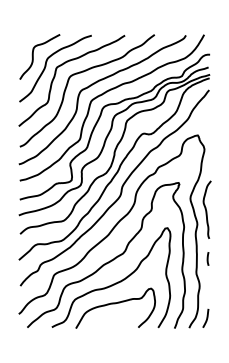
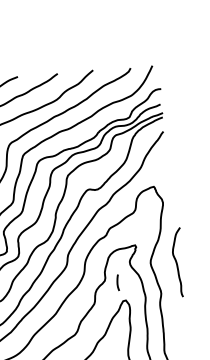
curve: (206, 209) -> (177, 262), moved
curve: (207, 258) -> (117, 282), moved

